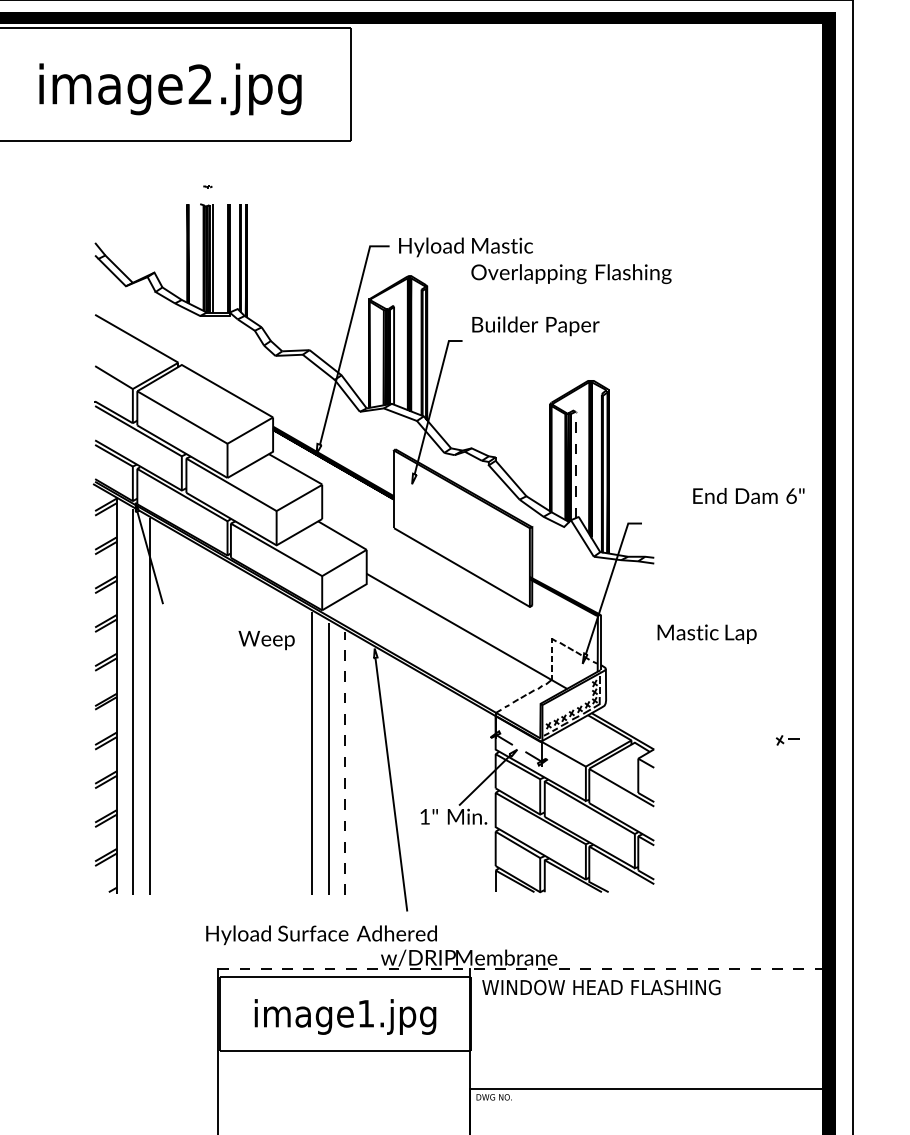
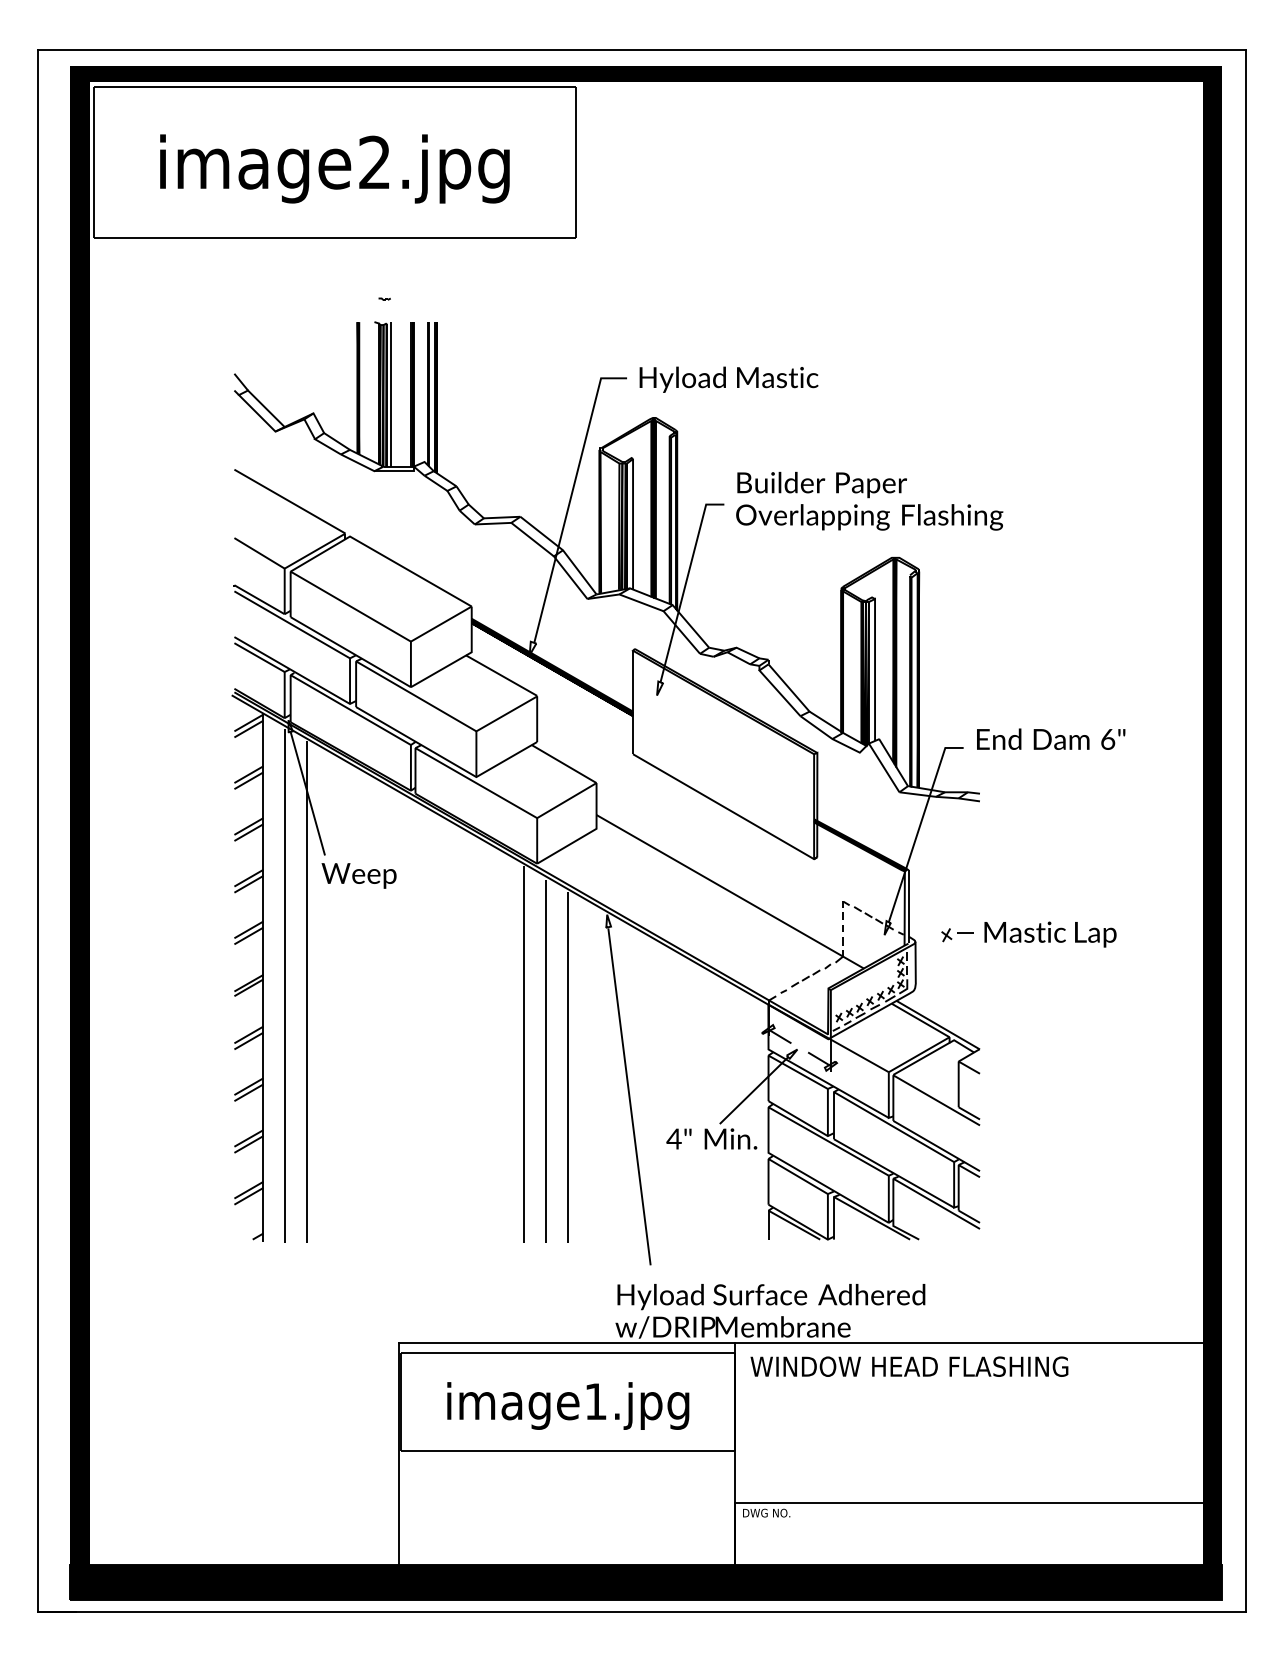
text: (571, 274) -> (869, 517), moved
line: (575, 461) -> (875, 665), dashed -> solid
text: (749, 495) -> (1051, 738), moved
text: (707, 634) -> (1050, 934), moved
text: (266, 640) -> (358, 875), moved
part: (788, 740) -> (957, 935), moved
line: (344, 763) -> (567, 1067), dashed -> solid
text: (424, 816) -> (673, 1138), 1" -> 4"
text: (321, 935) -> (771, 1297), moved
line: (520, 969) -> (801, 1342), dashed -> solid

